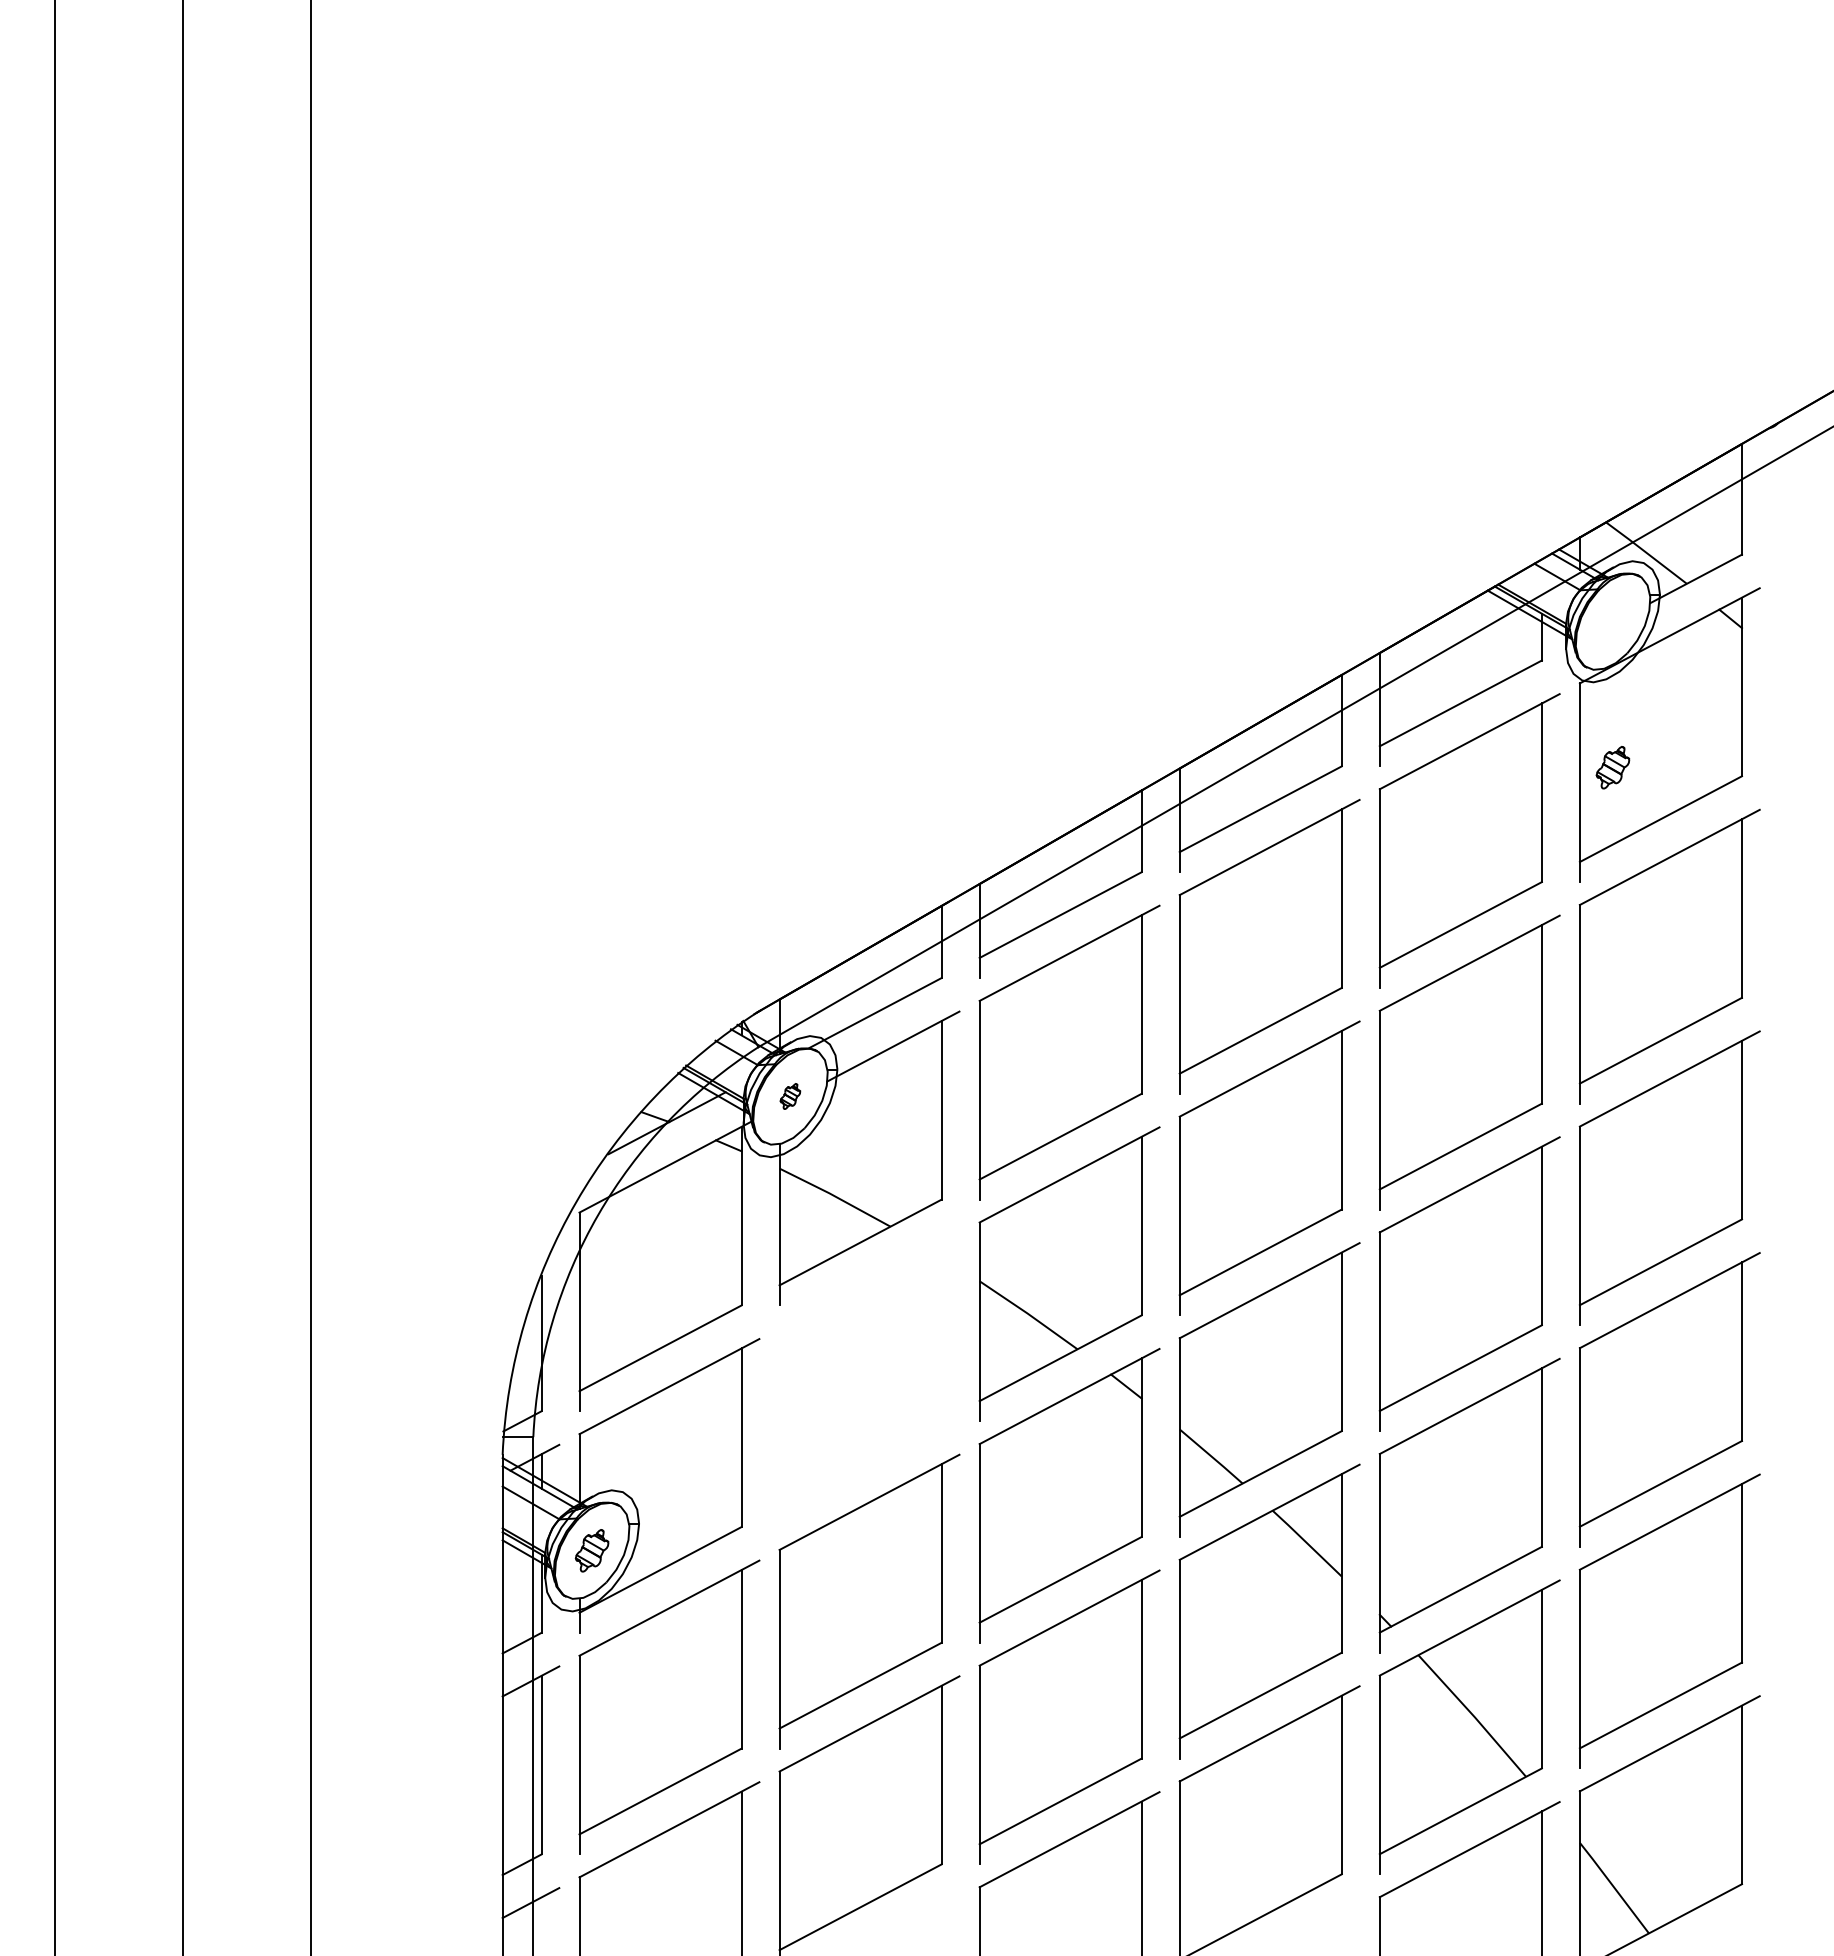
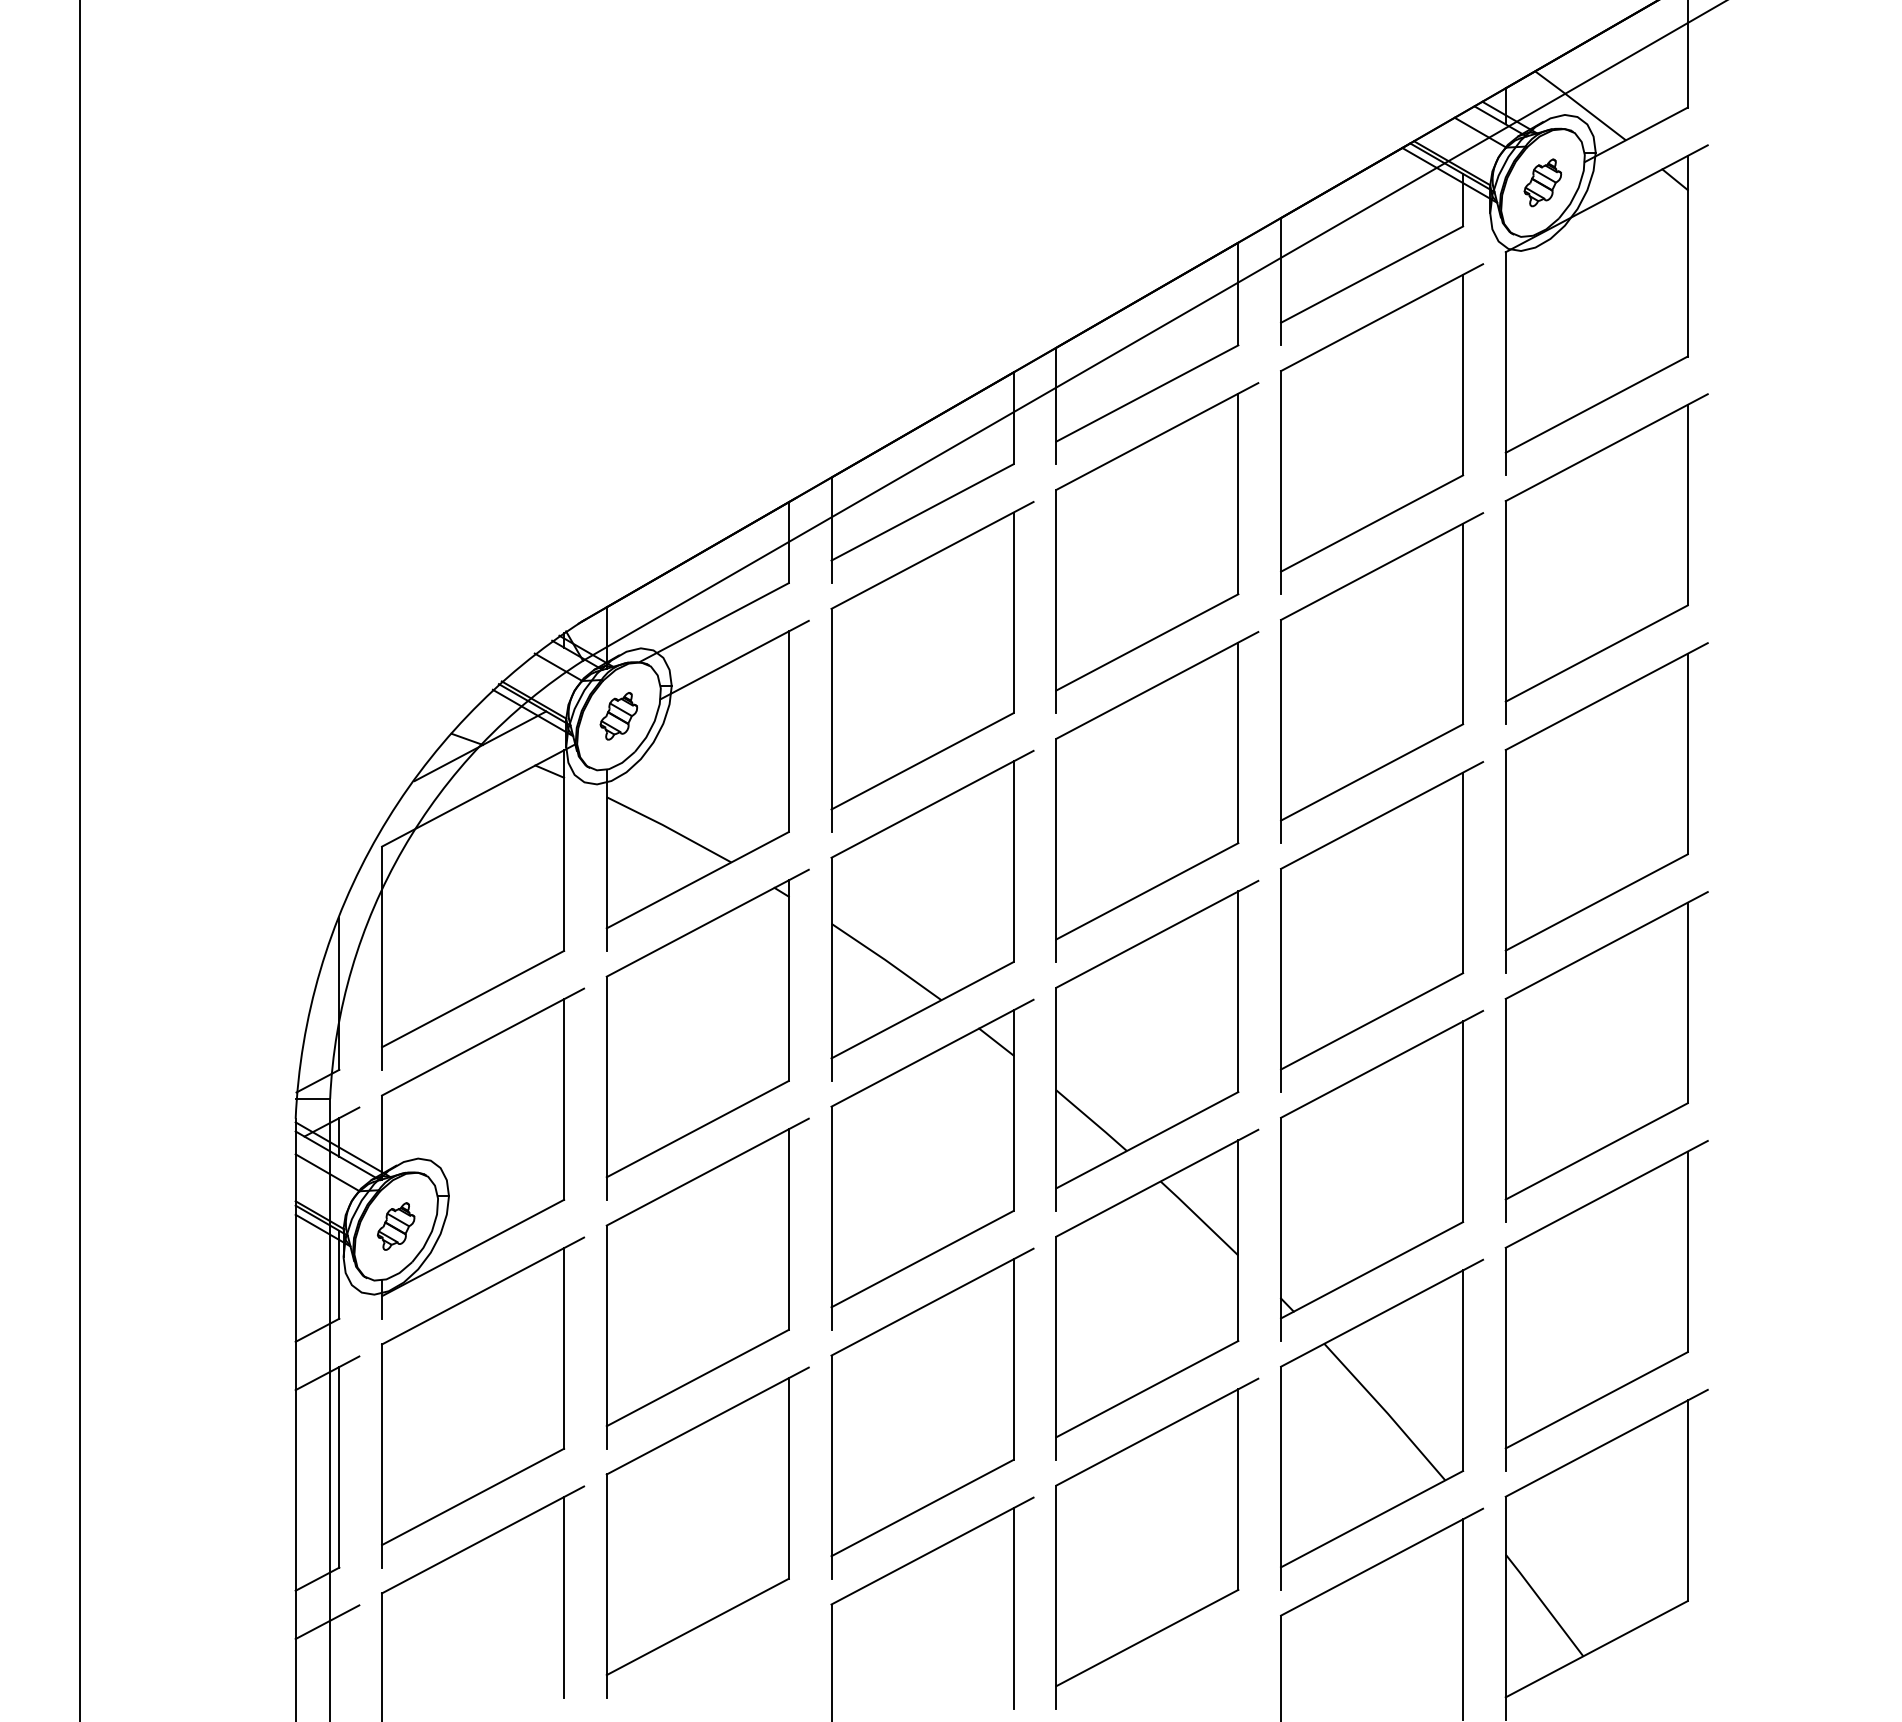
part: (1612, 767) -> (1542, 182), moved
part: (790, 1096) -> (619, 716), size x1.67
part: (869, 1379) -> (707, 1034), added

